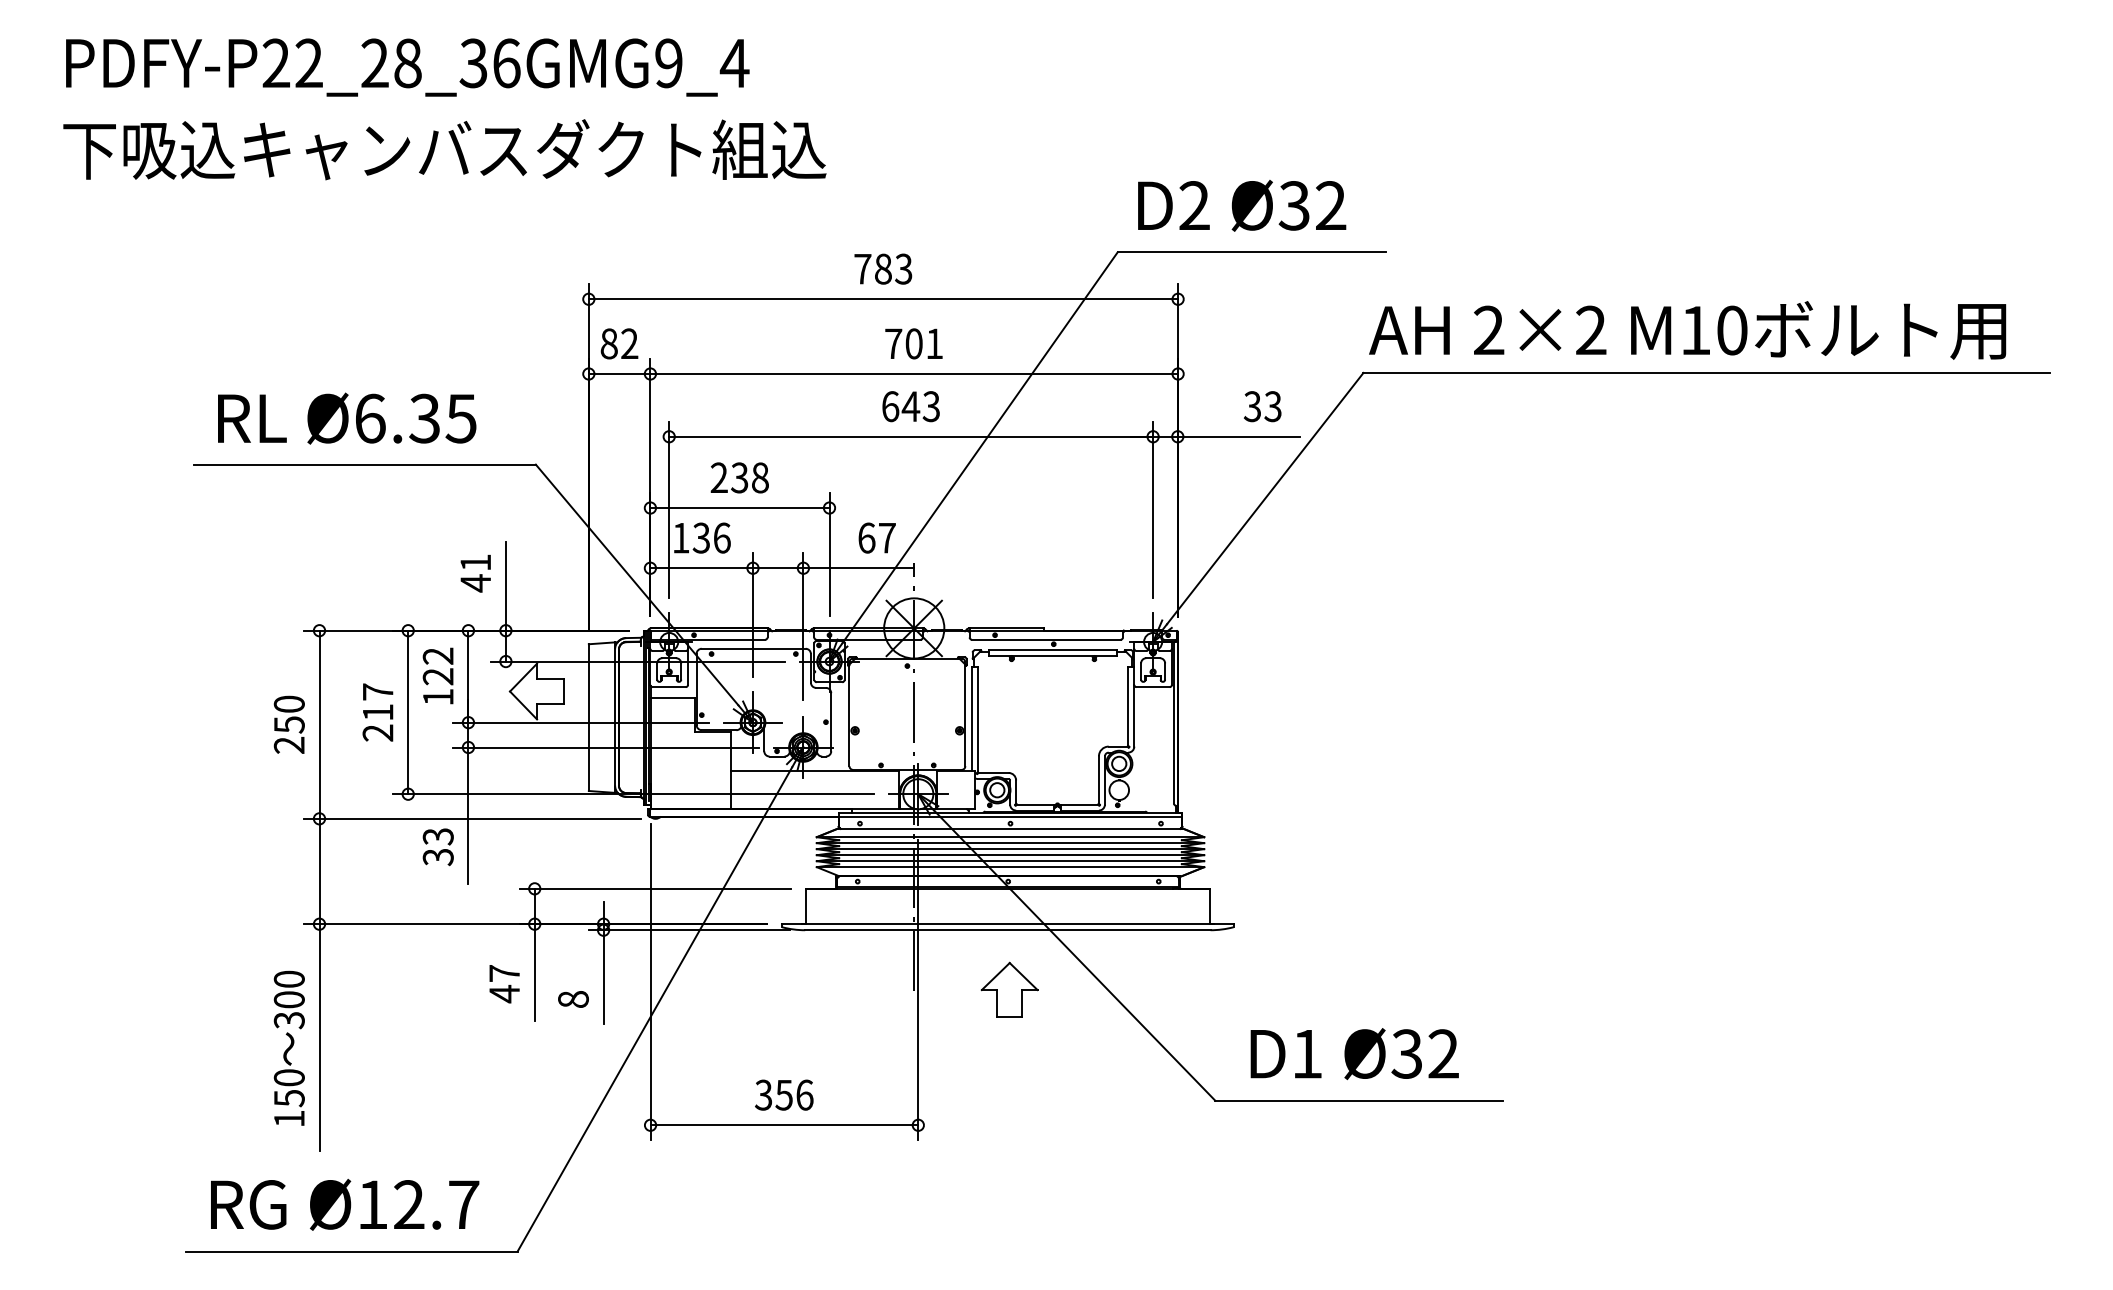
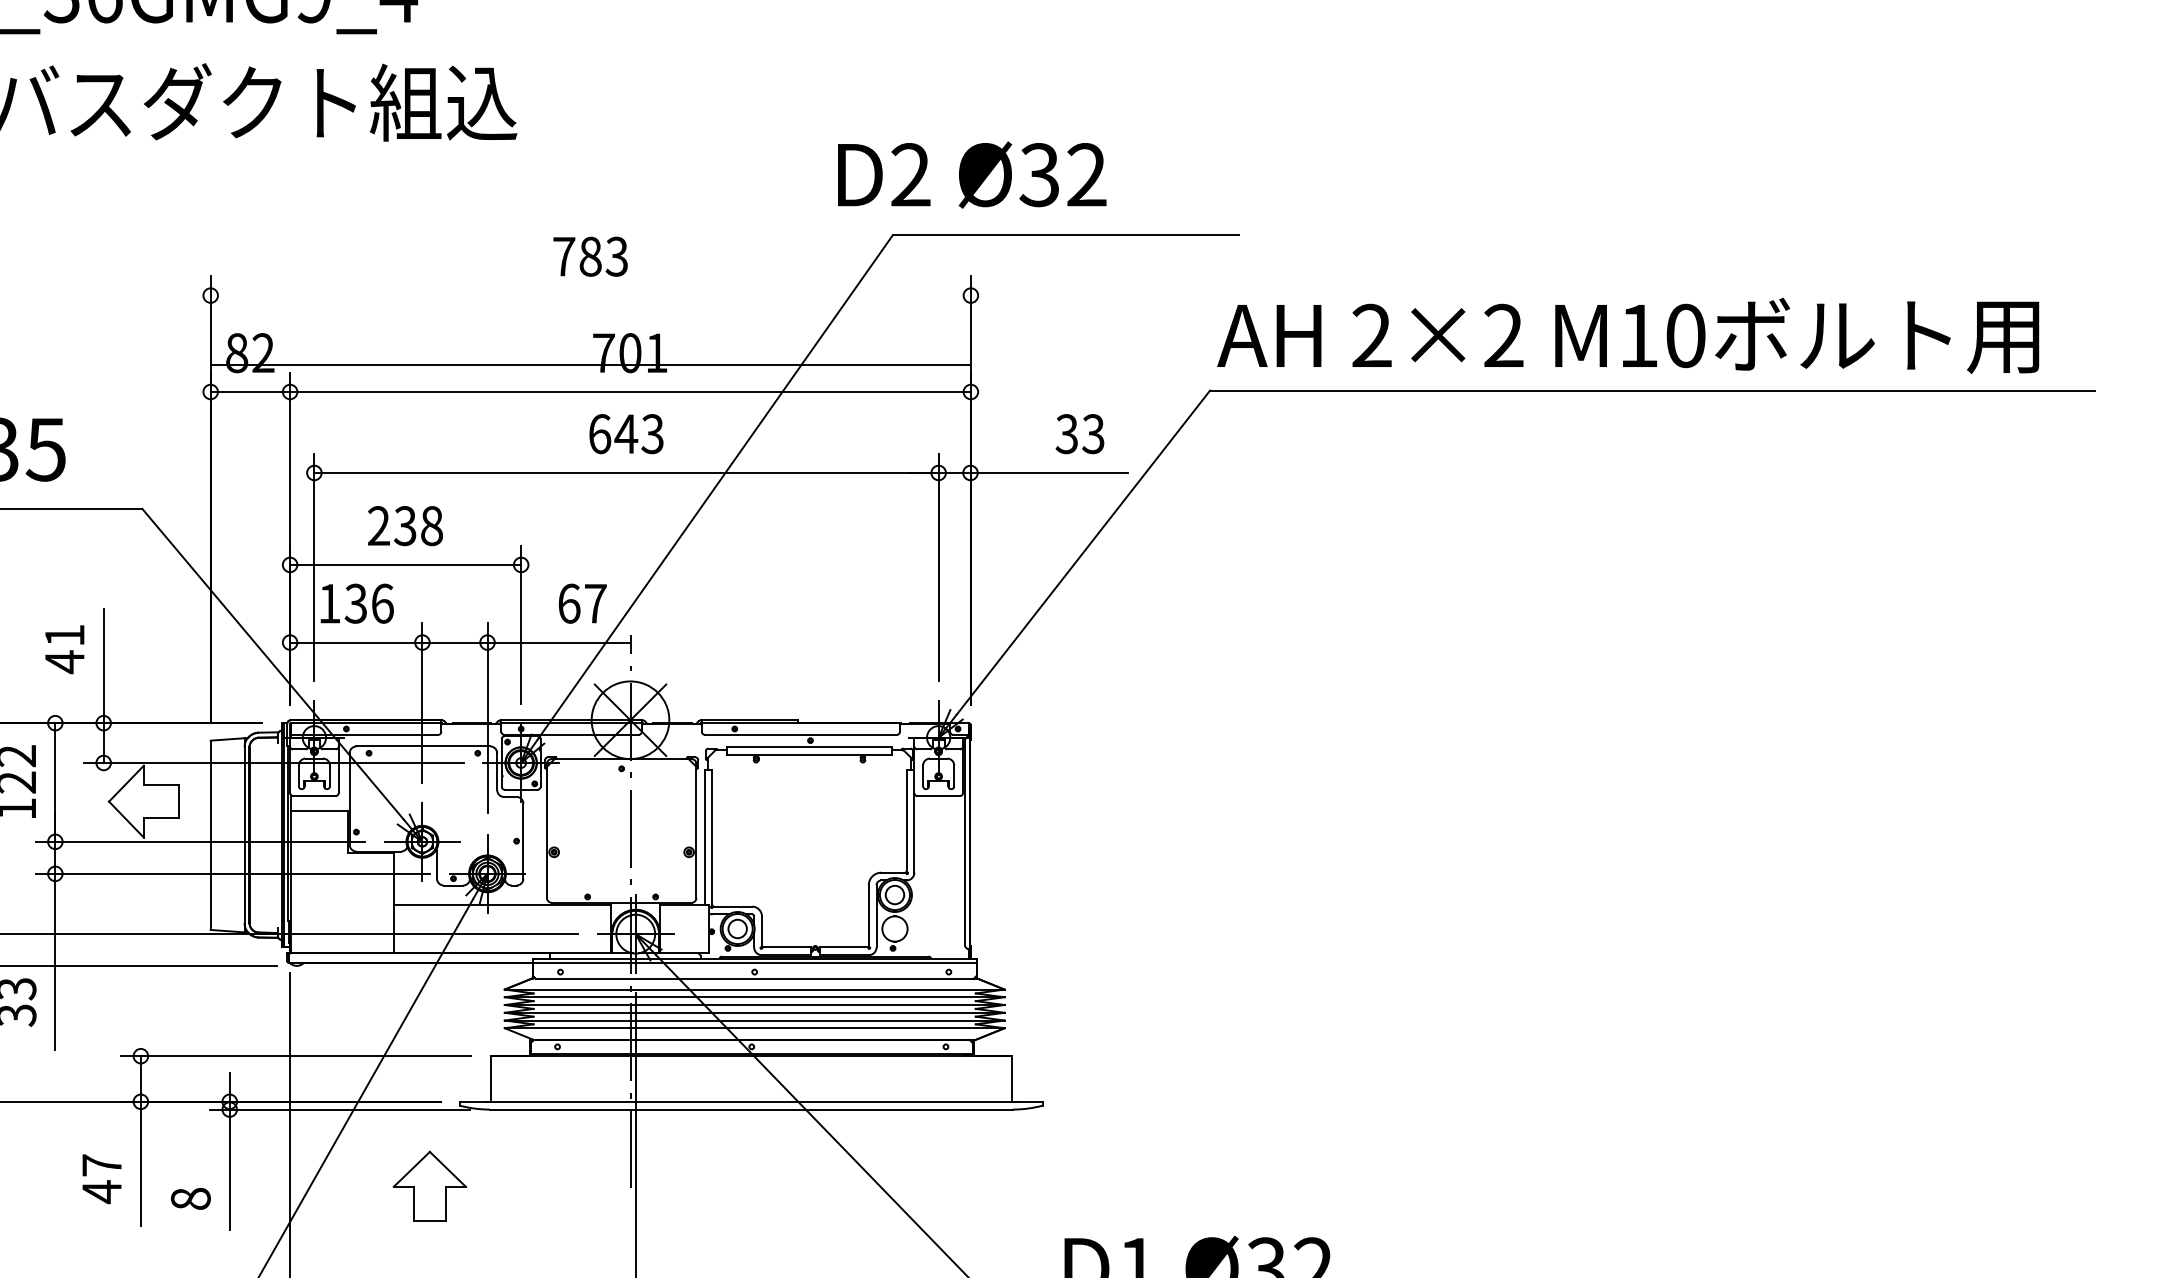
text: (1242, 205) -> (972, 174), moved
line: (883, 299) -> (590, 365), moved
part: (1009, 989) -> (429, 1186), moved

